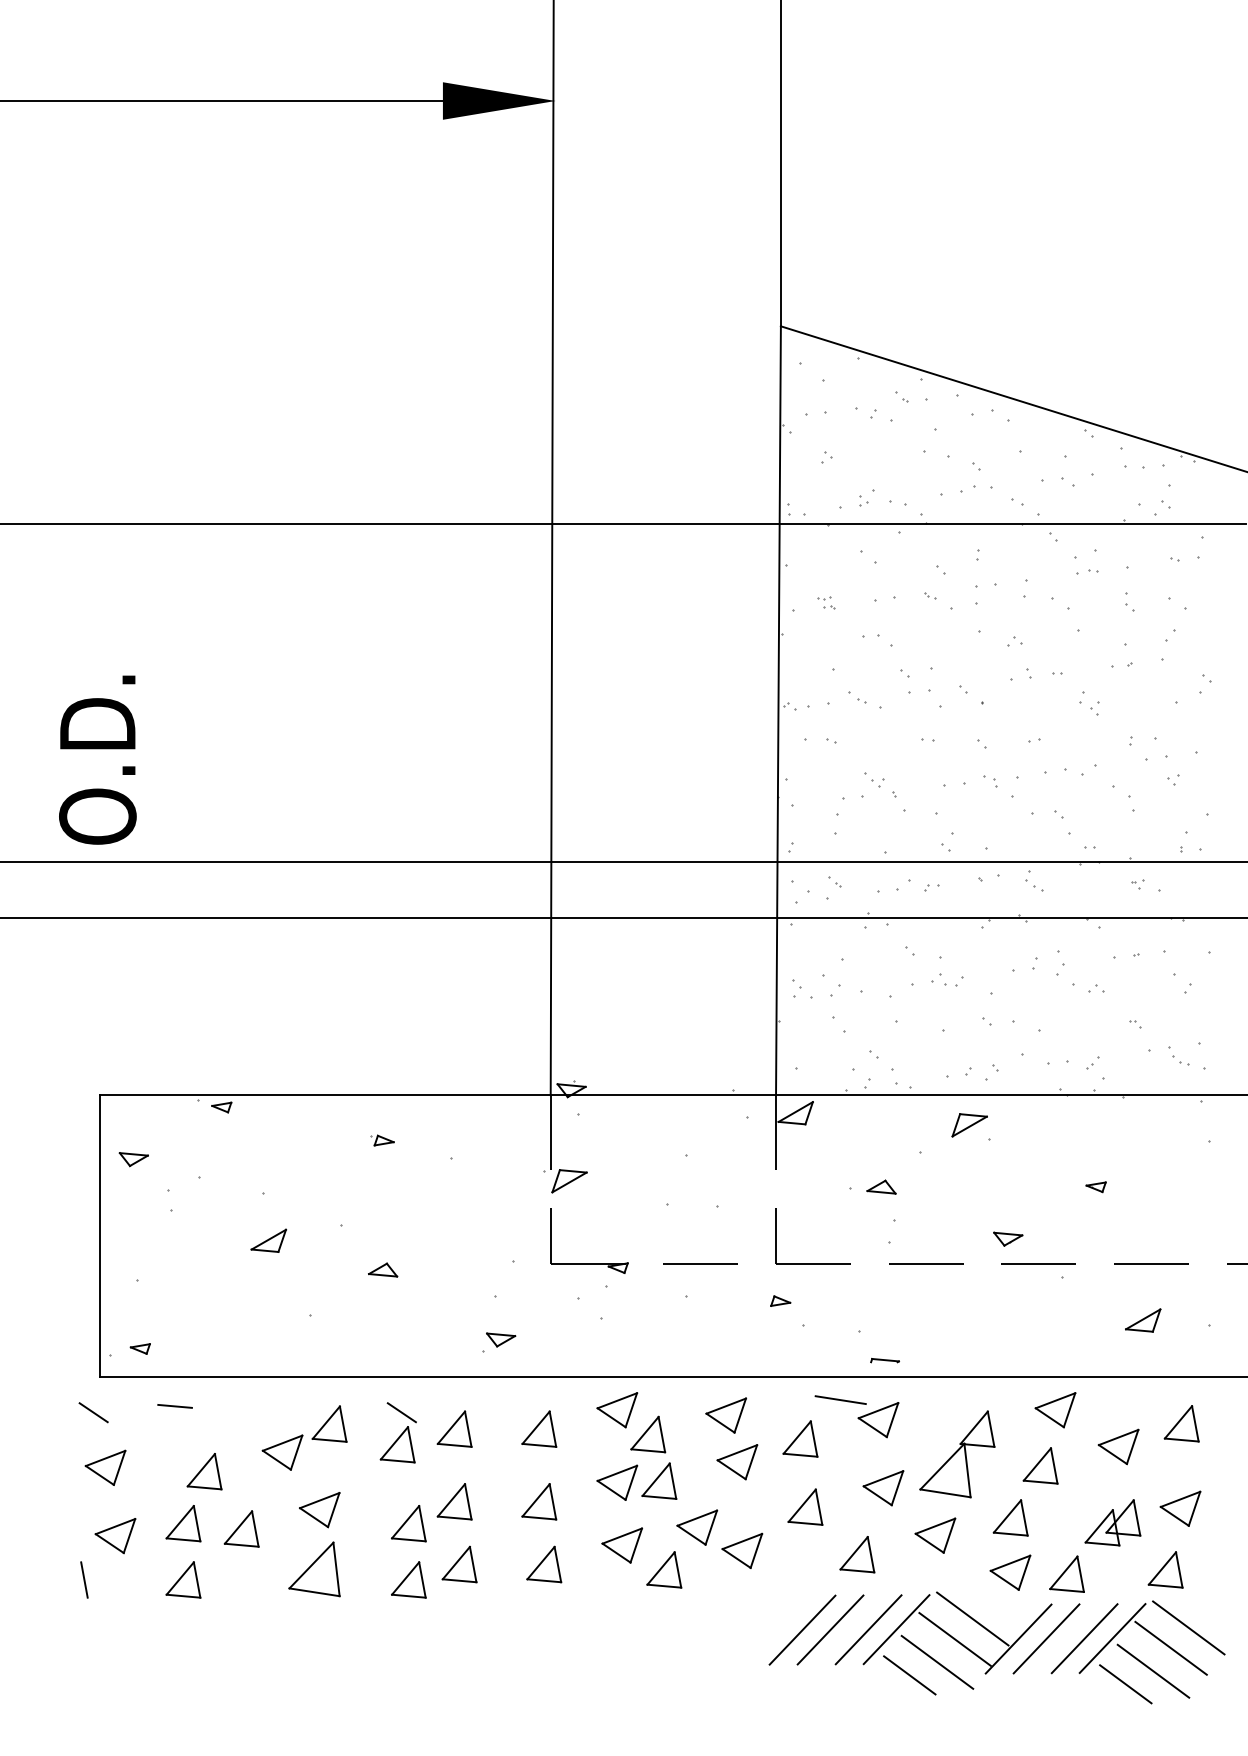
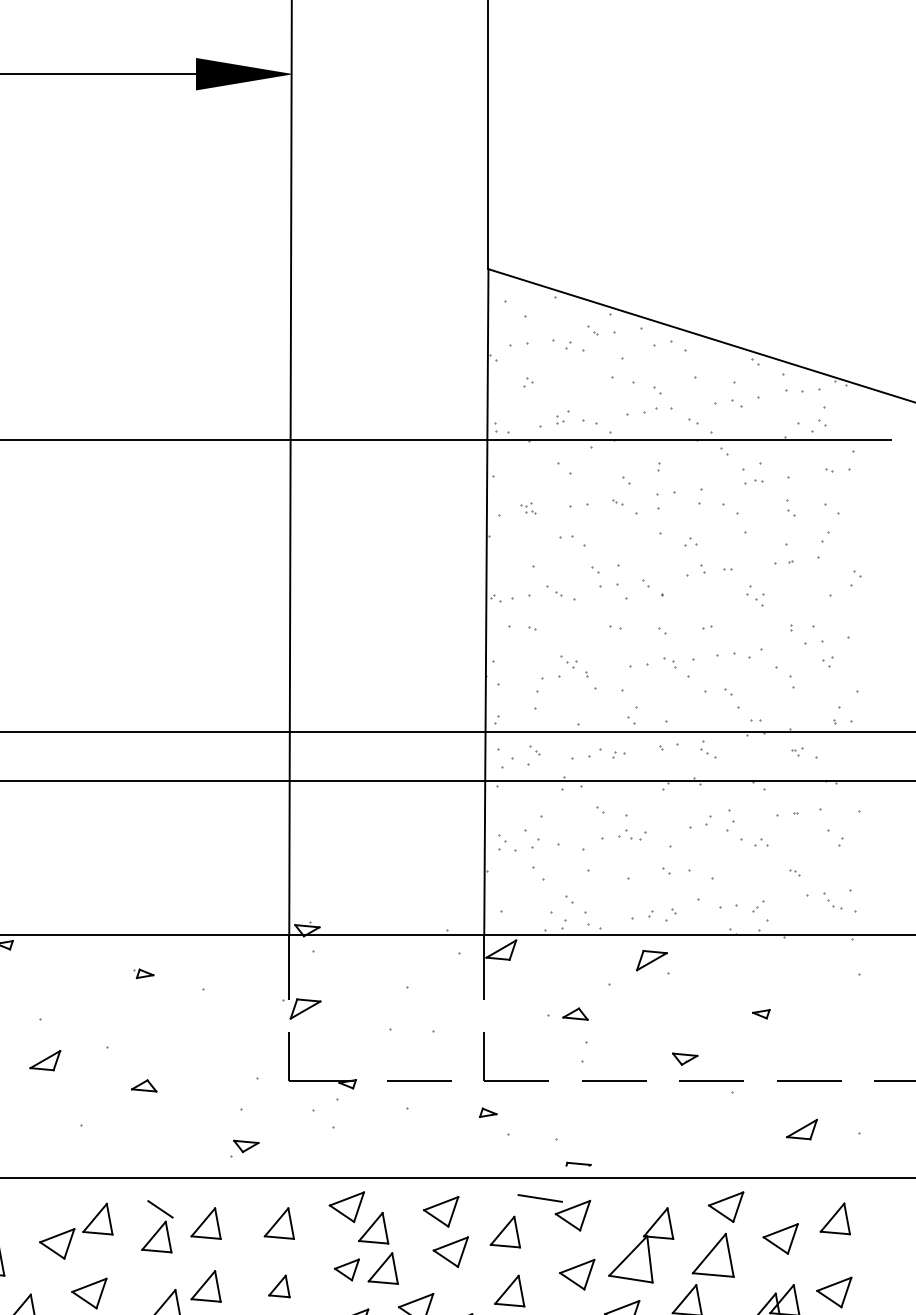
part: (1040, 1465) -> (713, 1255), size x1.4
part: (617, 1482) -> (347, 1269), size x0.7
part: (539, 1501) -> (279, 1286), size x0.7

